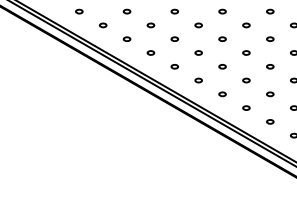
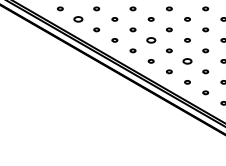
part: (103, 25) -> (78, 19), size x1.6
part: (198, 52) -> (151, 39), size x1.6
part: (246, 80) -> (187, 61), size x1.6

